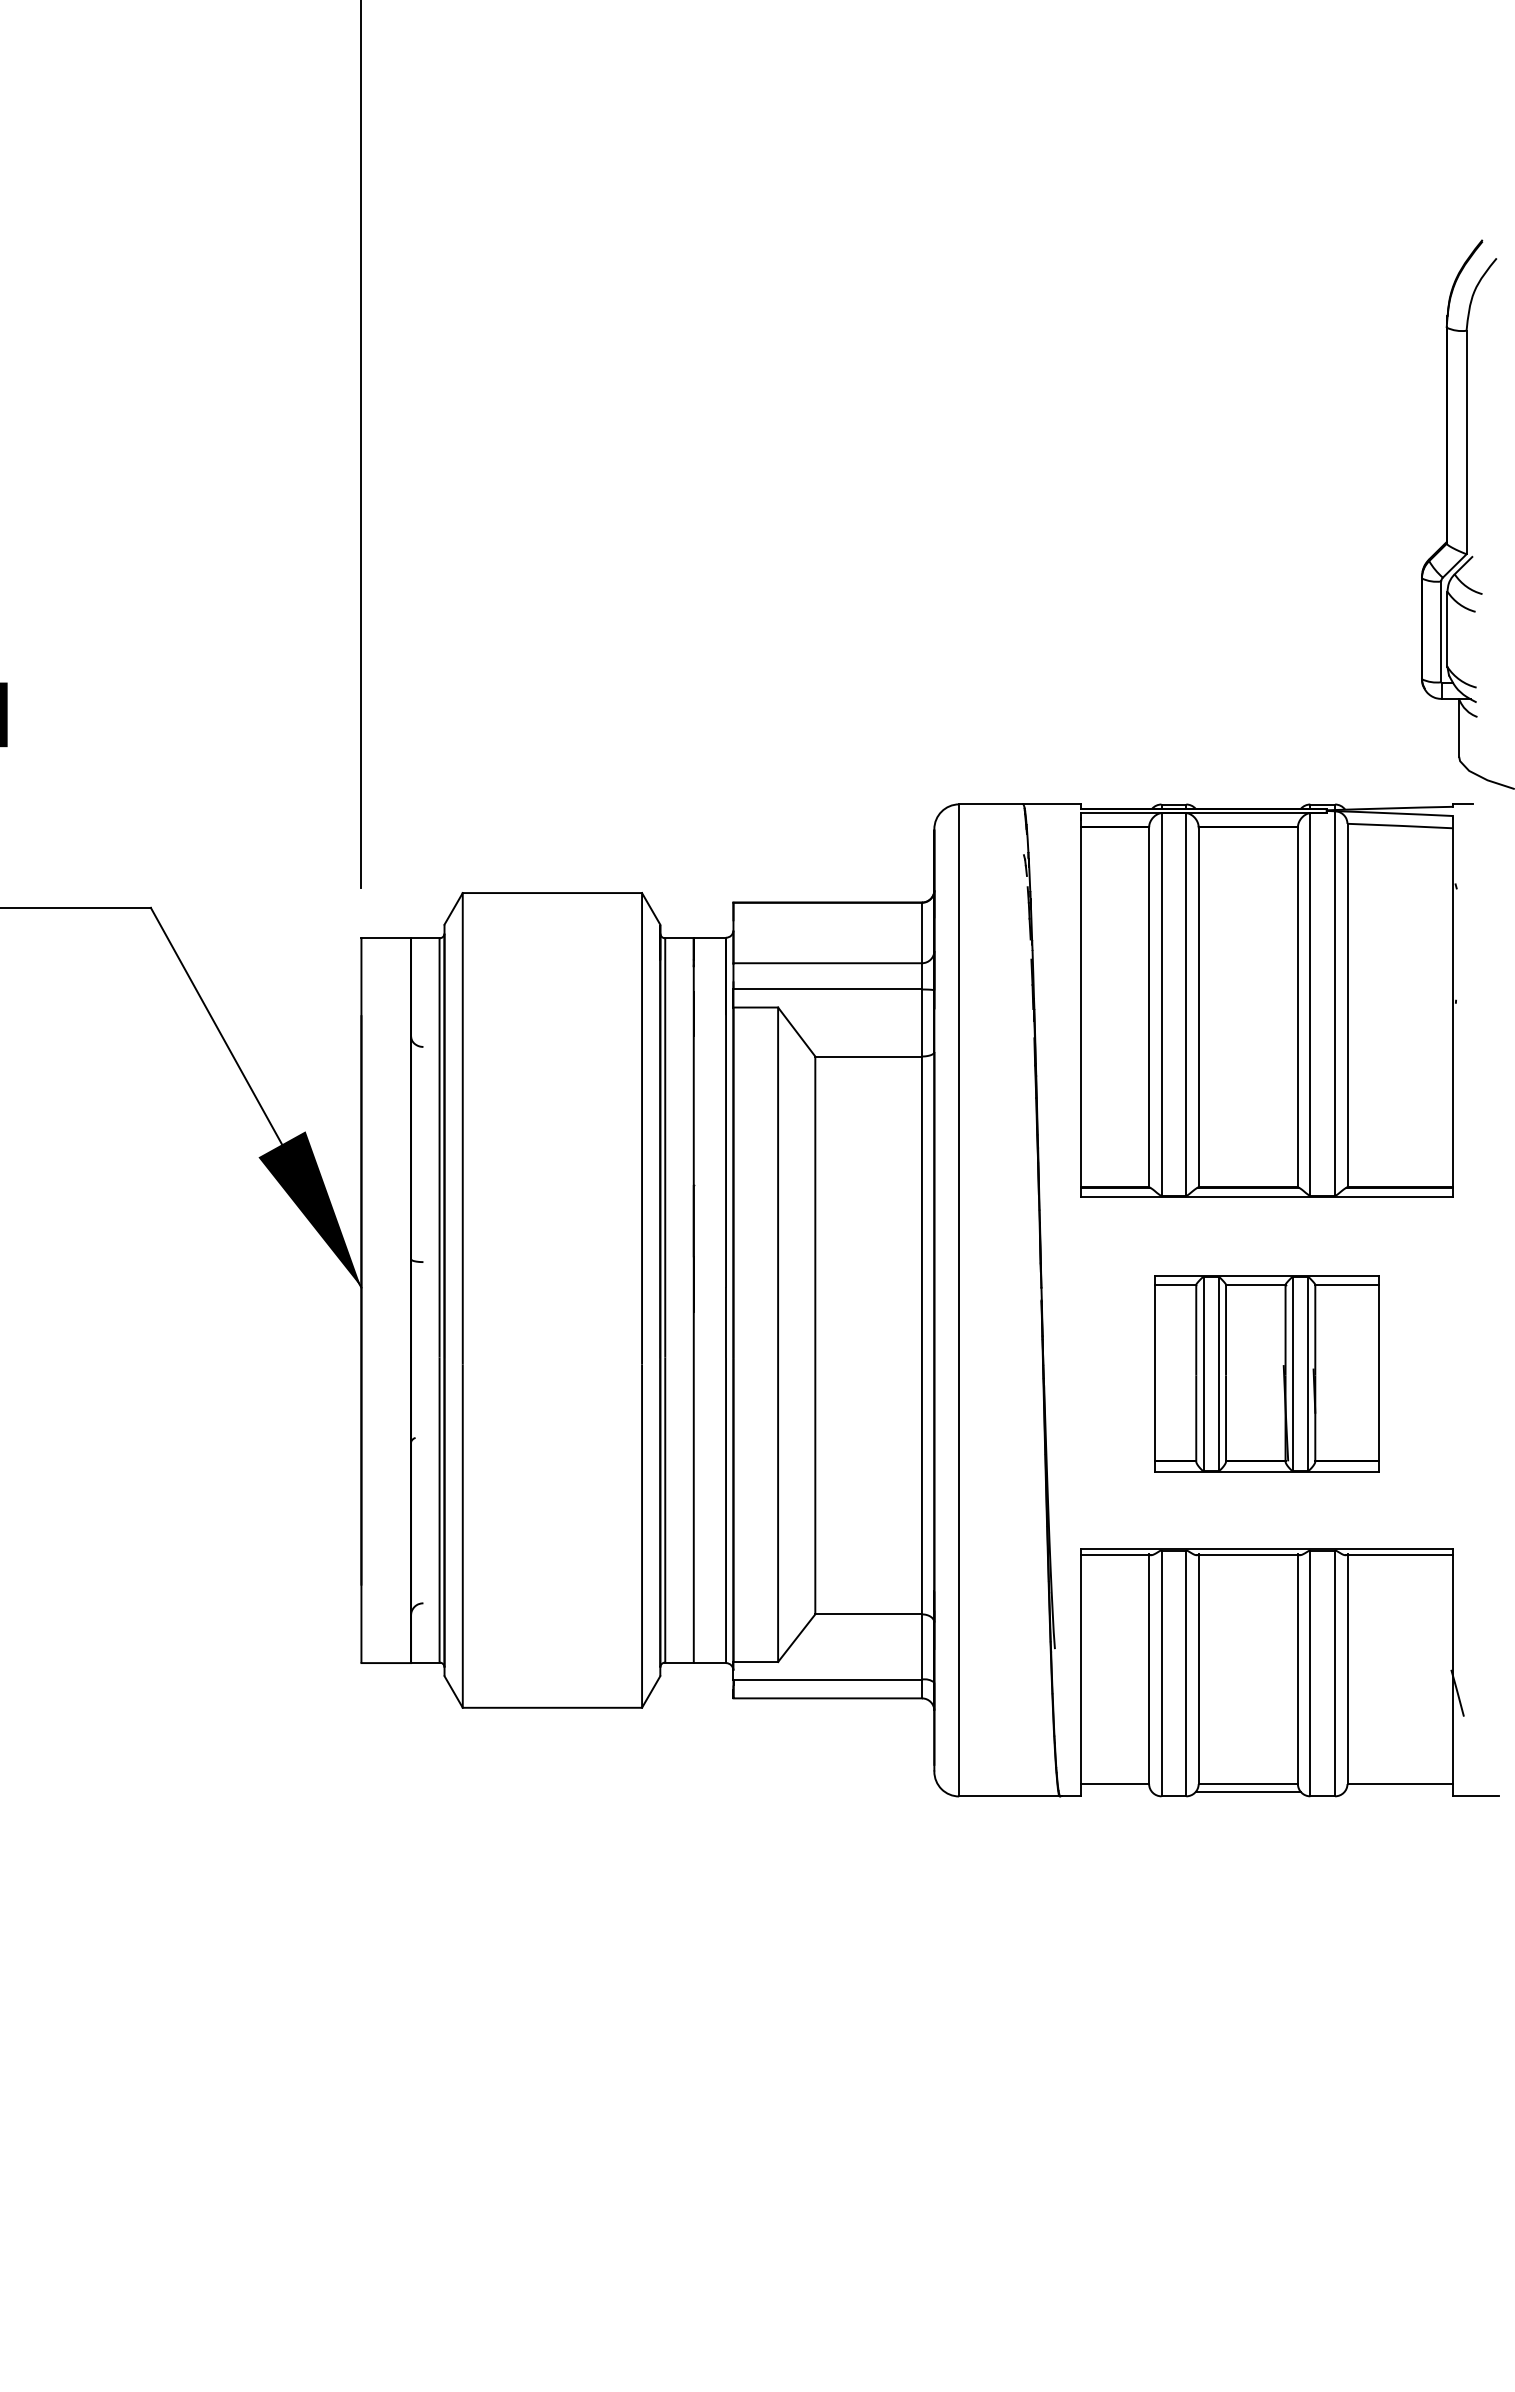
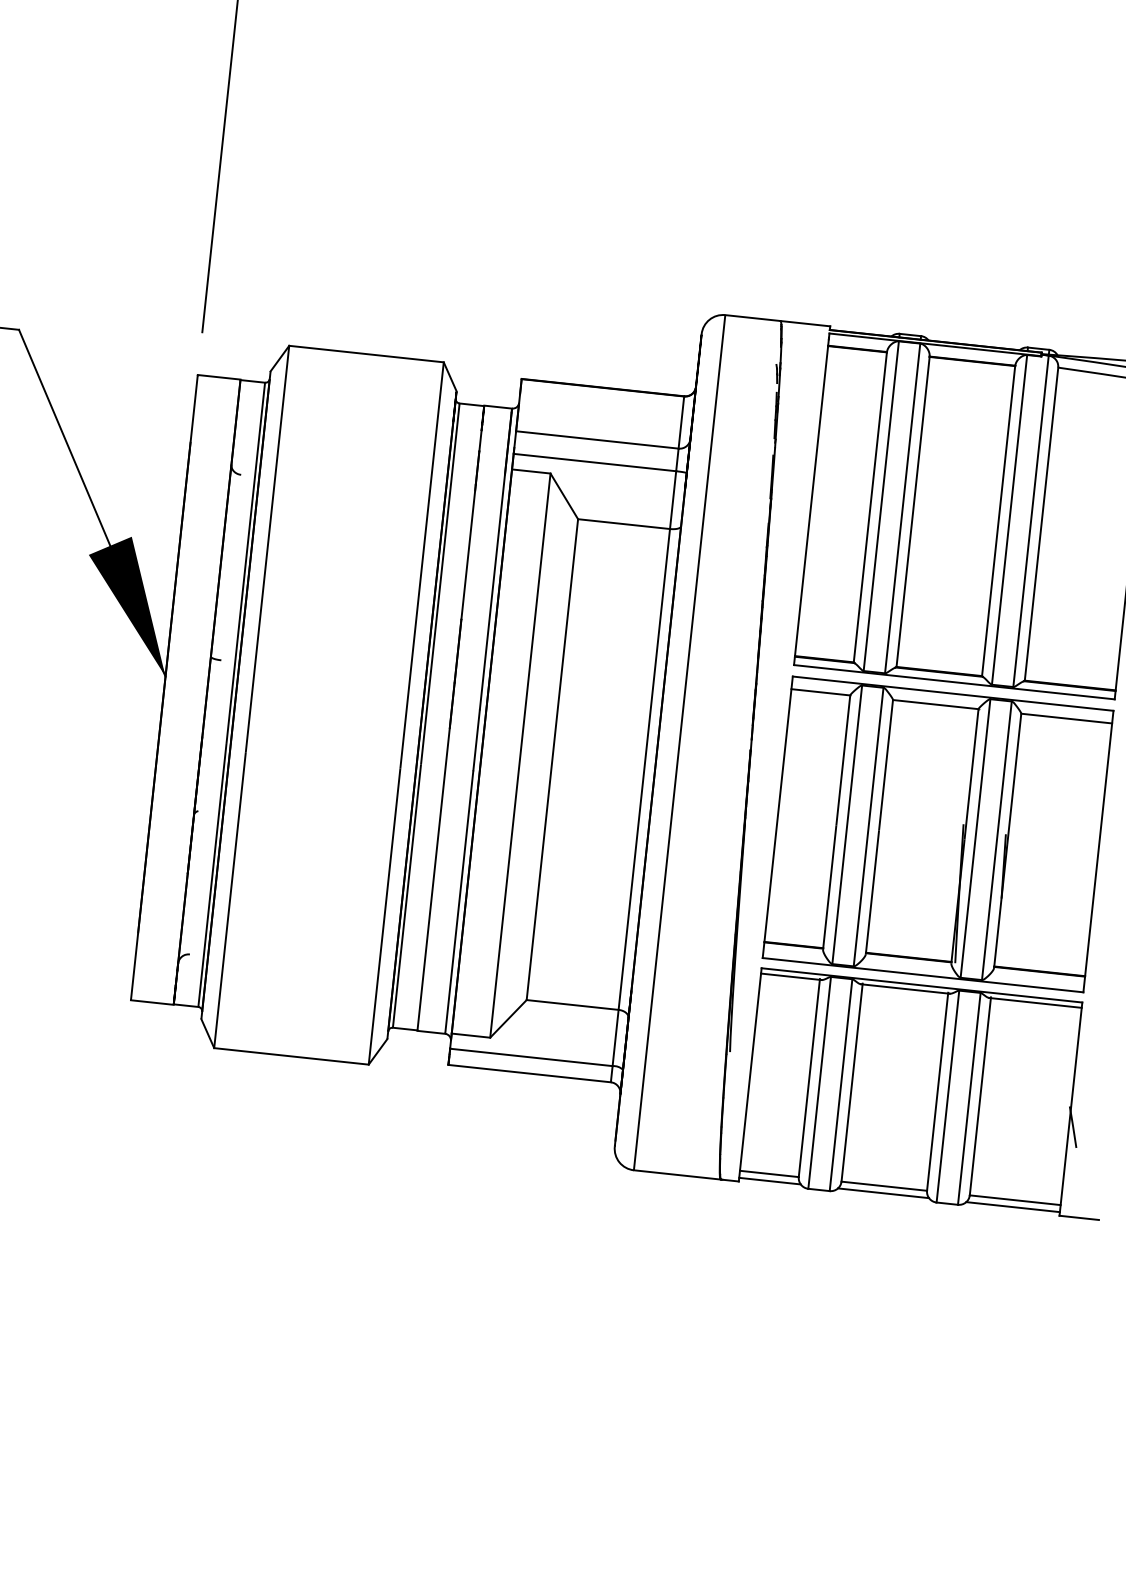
part: (1266, 1373) -> (937, 834), size x1.67
line: (1116, 1792) -> (769, 1181), added
line: (1398, 1792) -> (1012, 1207), added

